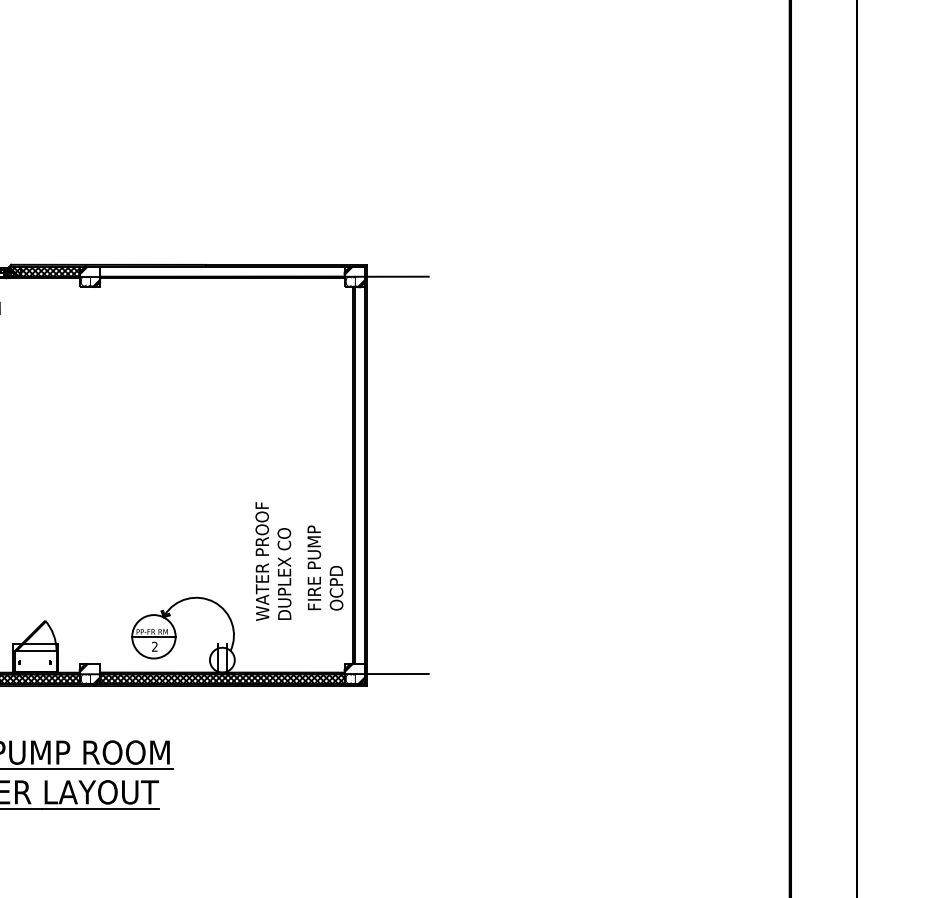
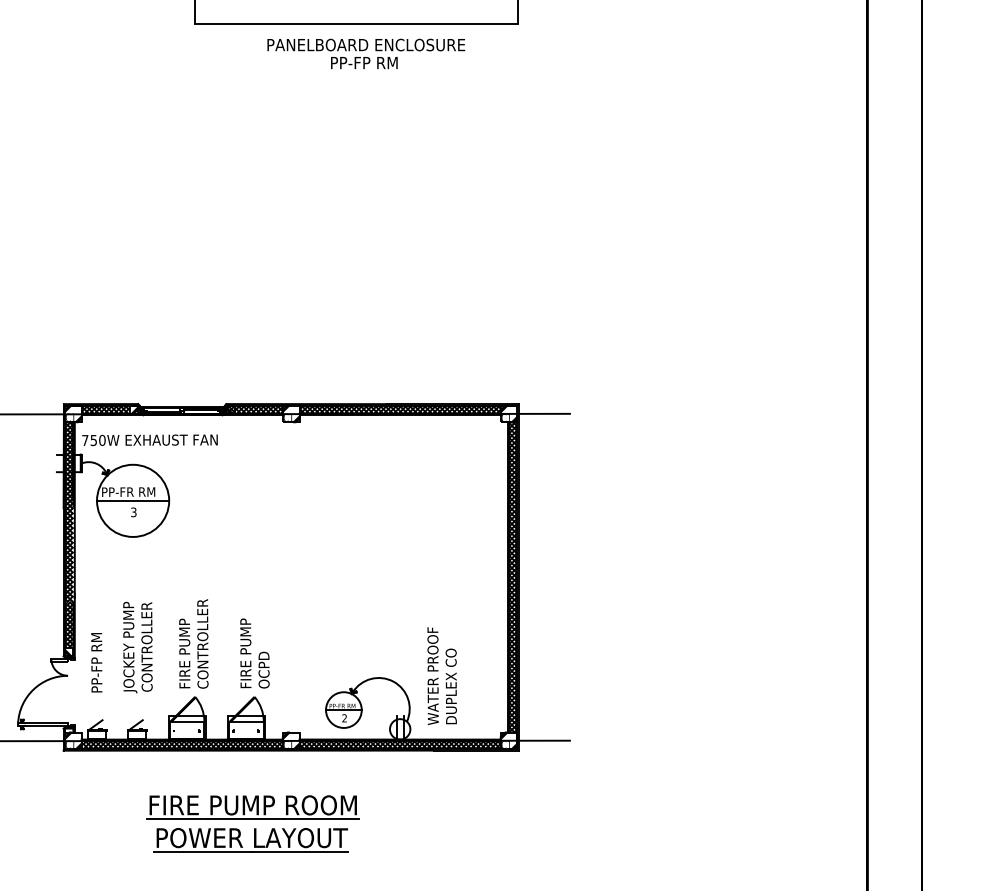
hatch: (222, 271) -> (400, 409), added
hatch: (358, 475) -> (512, 577), added
text: (272, 560) -> (441, 675), moved
text: (324, 567) -> (254, 653), moved

